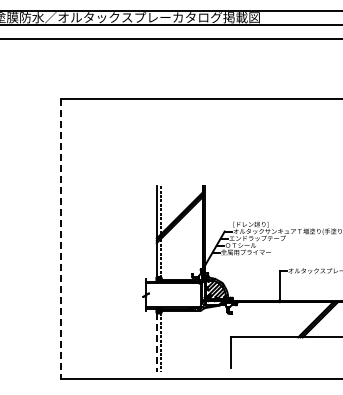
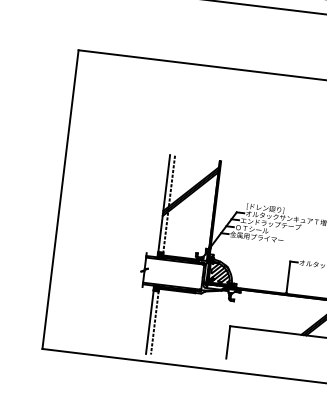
line: (60, 239) -> (60, 199), dashed -> solid
line: (156, 342) -> (149, 321), dashed -> solid

